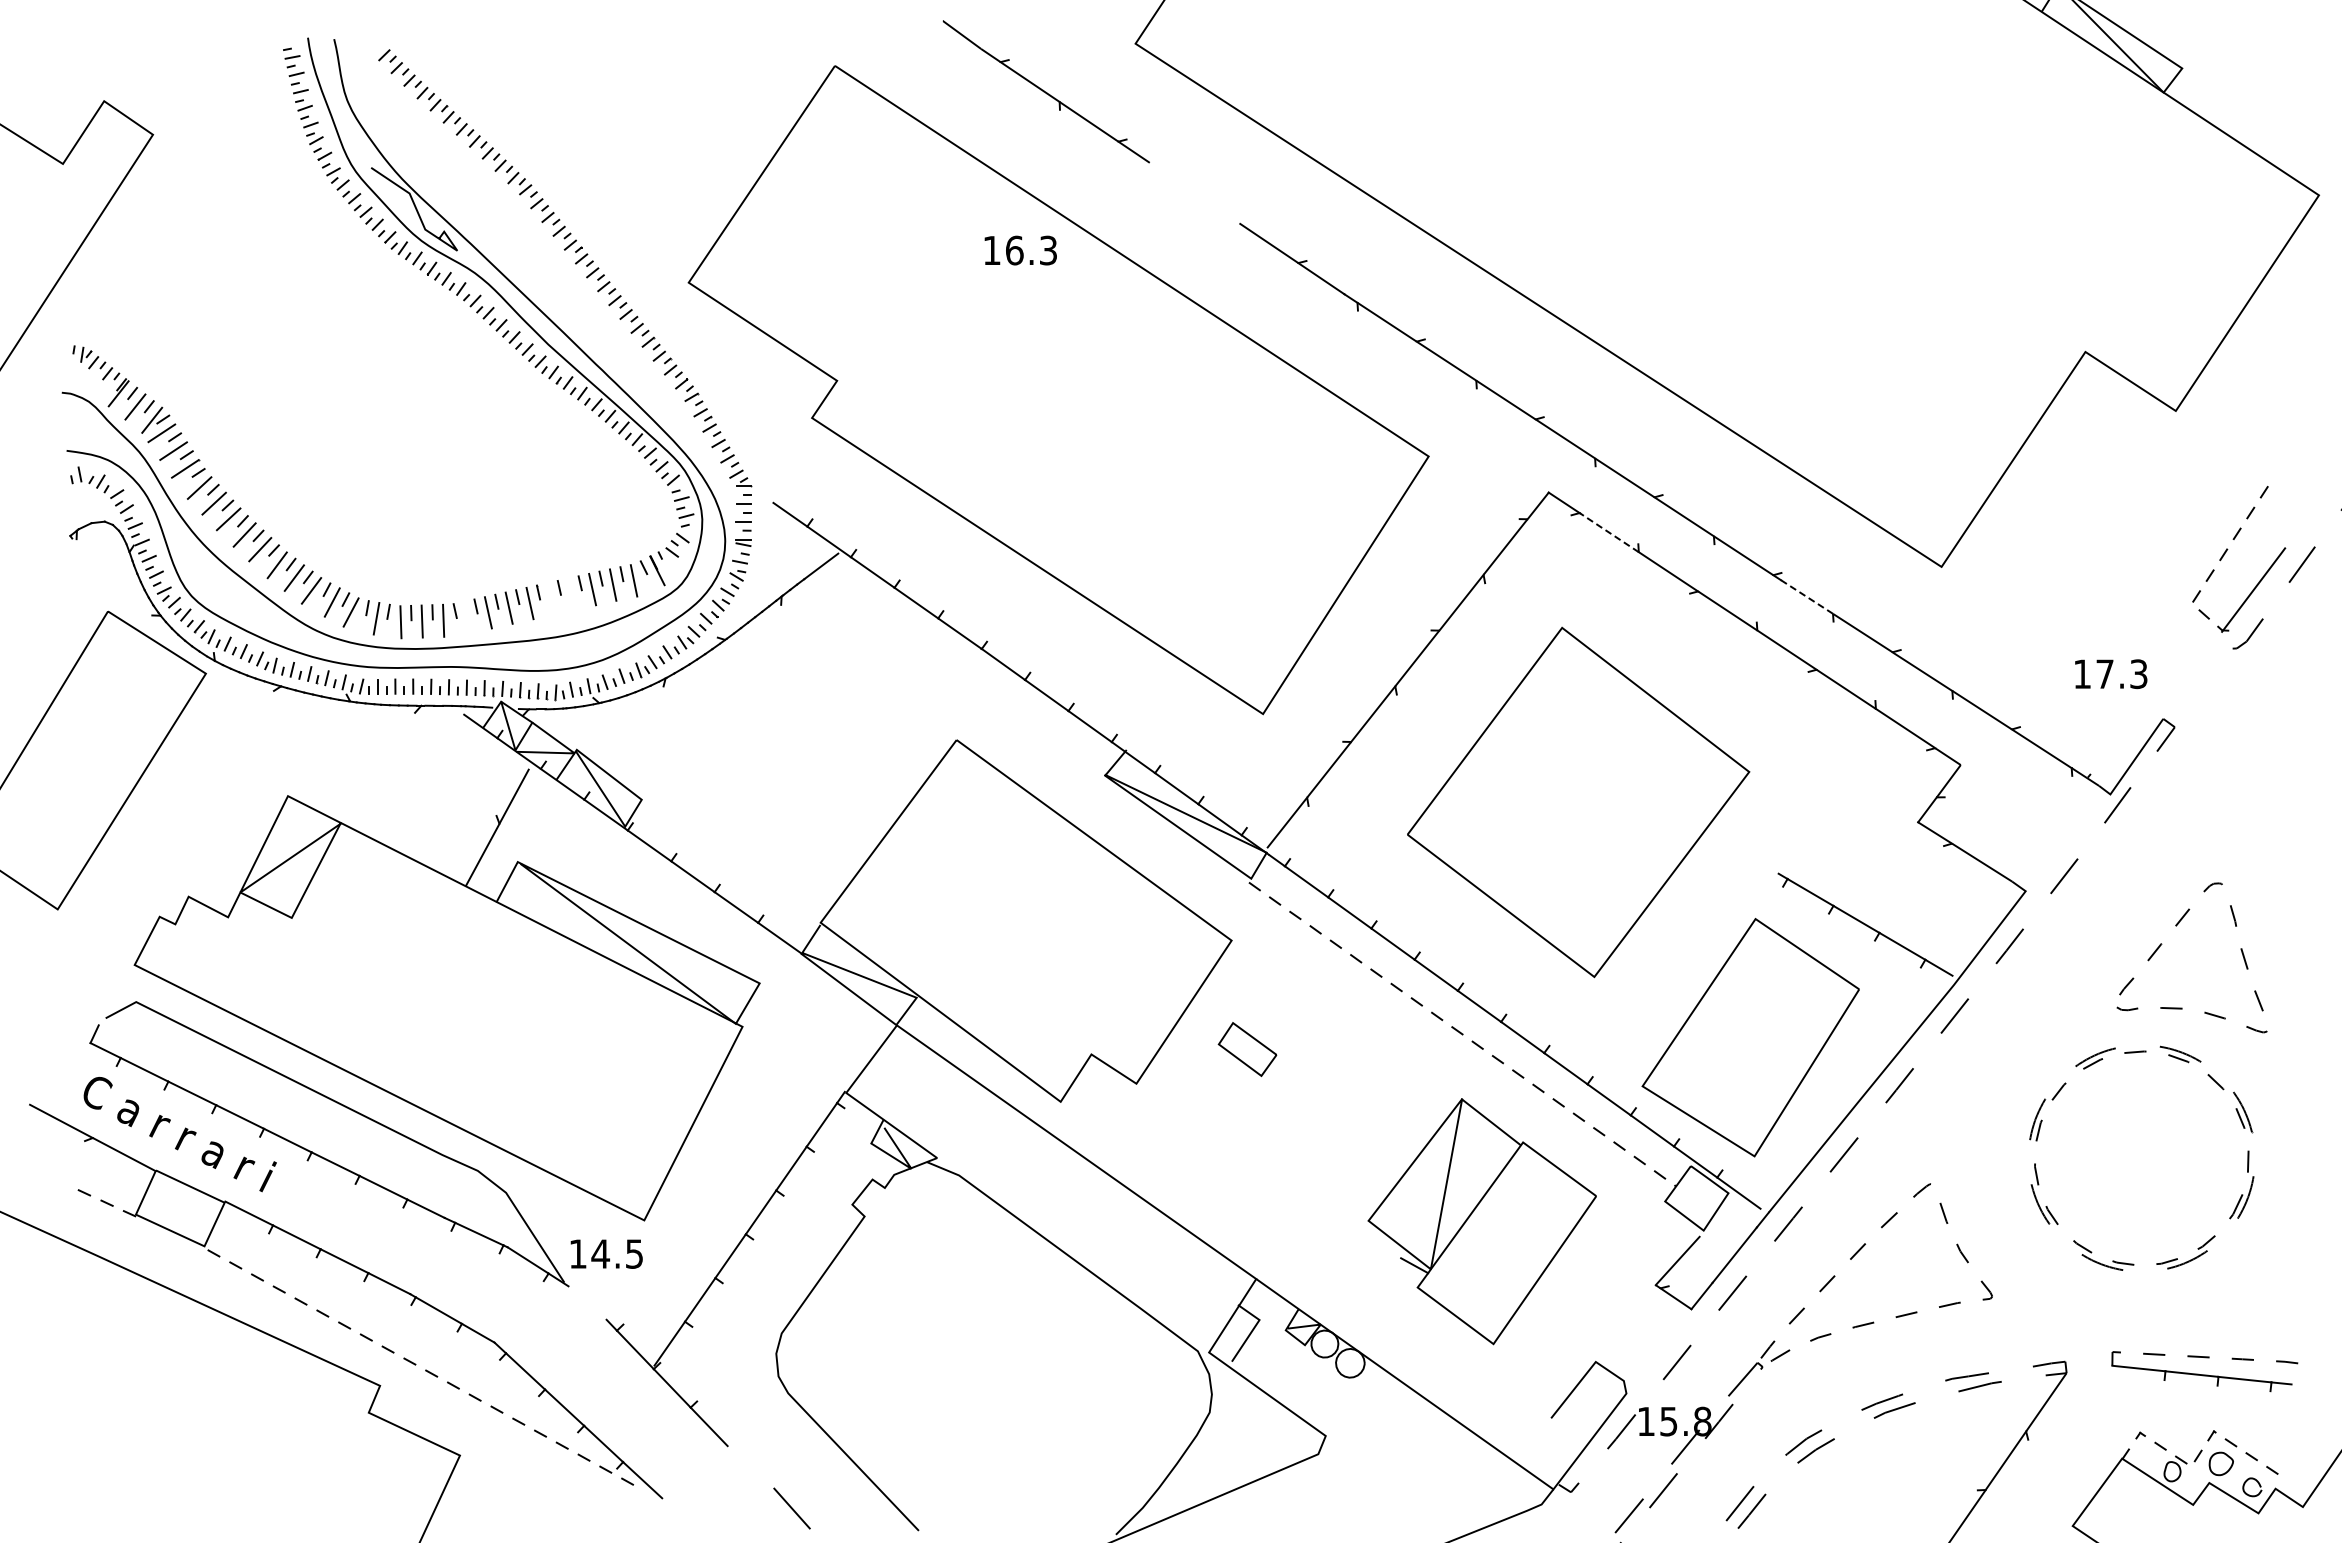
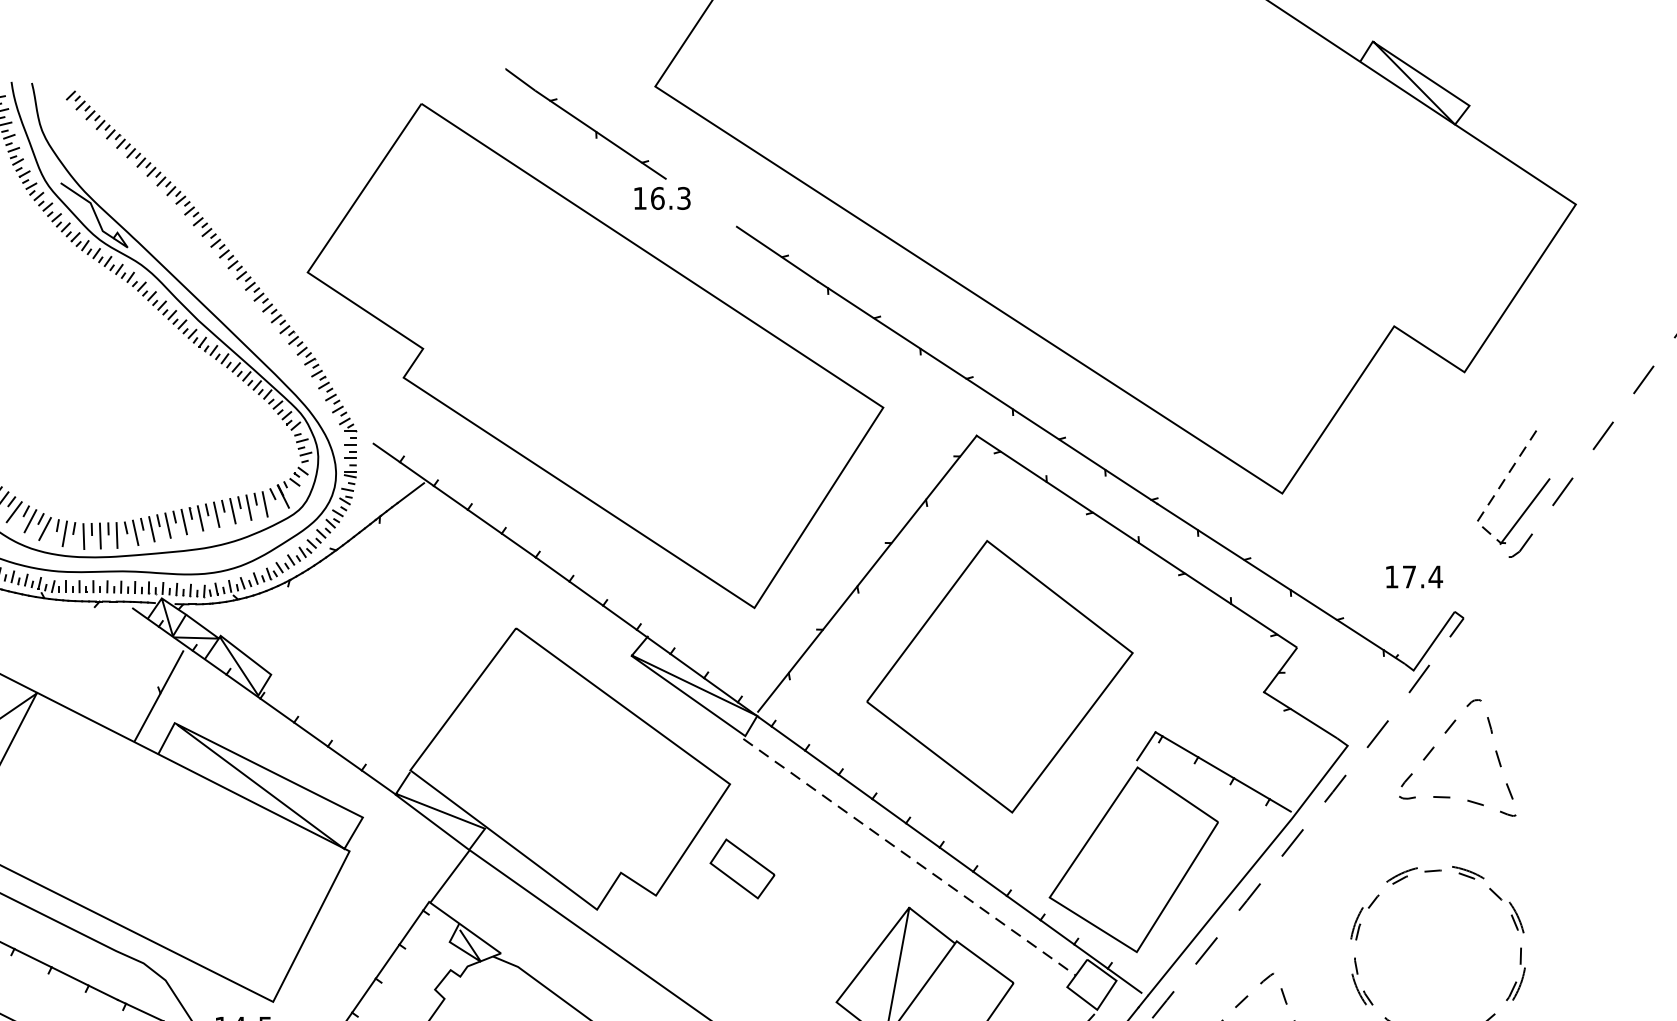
text: (1020, 250) -> (662, 198), moved
line: (1609, 532) -> (1023, 466), dashed -> solid
line: (571, 593) -> (216, 514), added
line: (1806, 596) -> (1177, 516), dashed -> solid
line: (550, 598) -> (200, 518), added
line: (467, 617) -> (135, 532), added
text: (2138, 674) -> (1435, 577), 17.3 -> 17.4
line: (1766, 891) -> (1146, 746), added
part: (2162, 944) -> (1434, 747), moved
part: (1247, 1049) -> (742, 868), size x1.43

